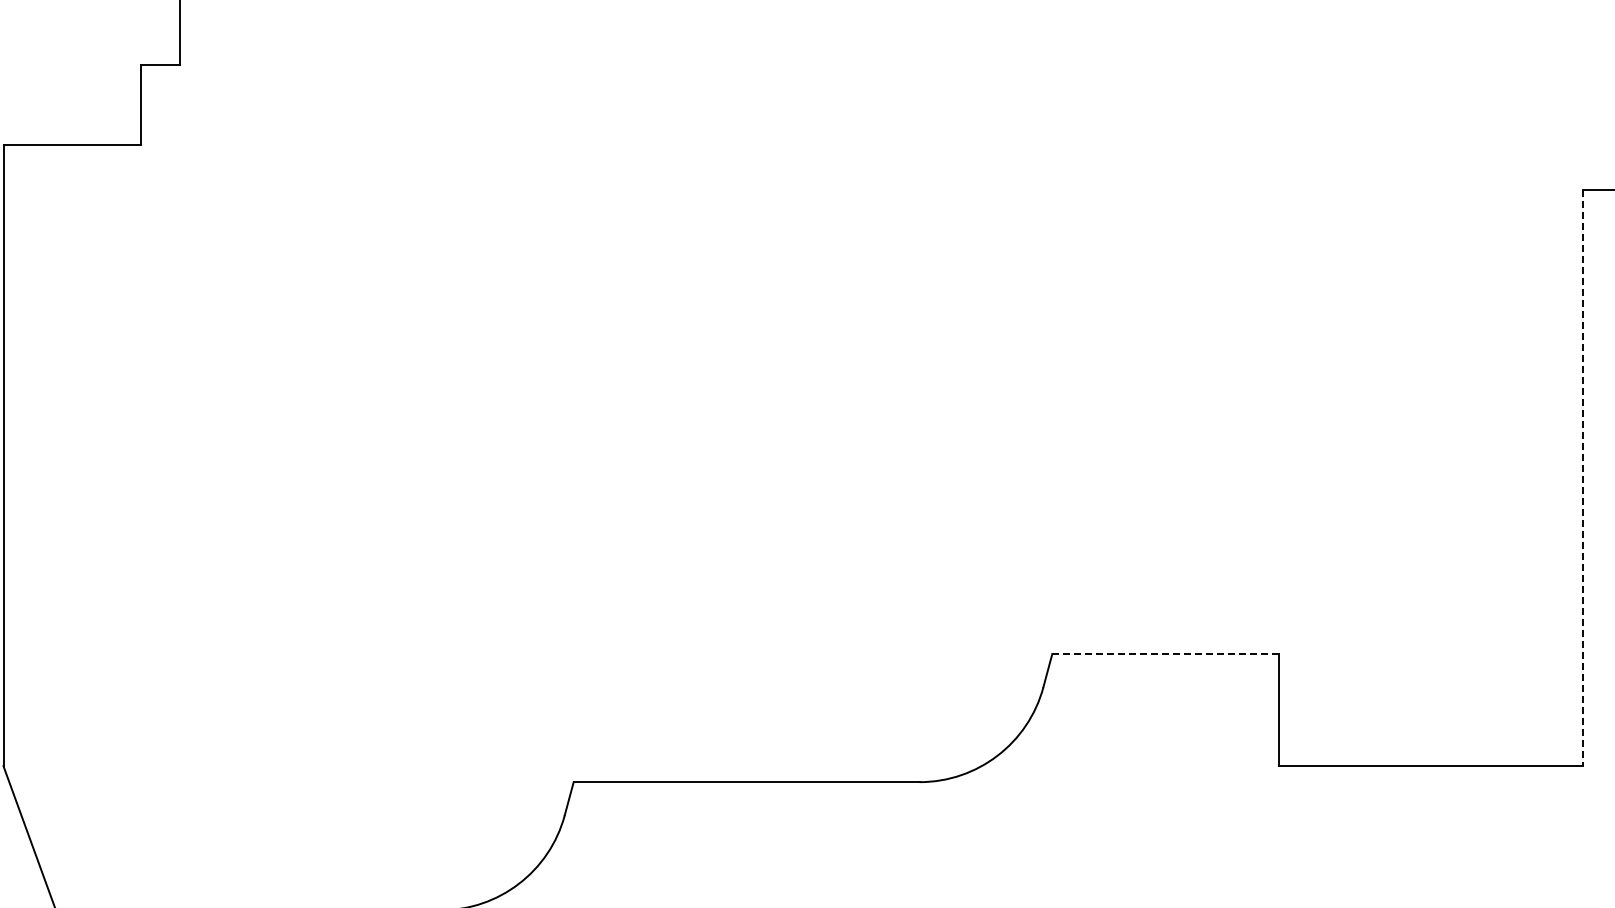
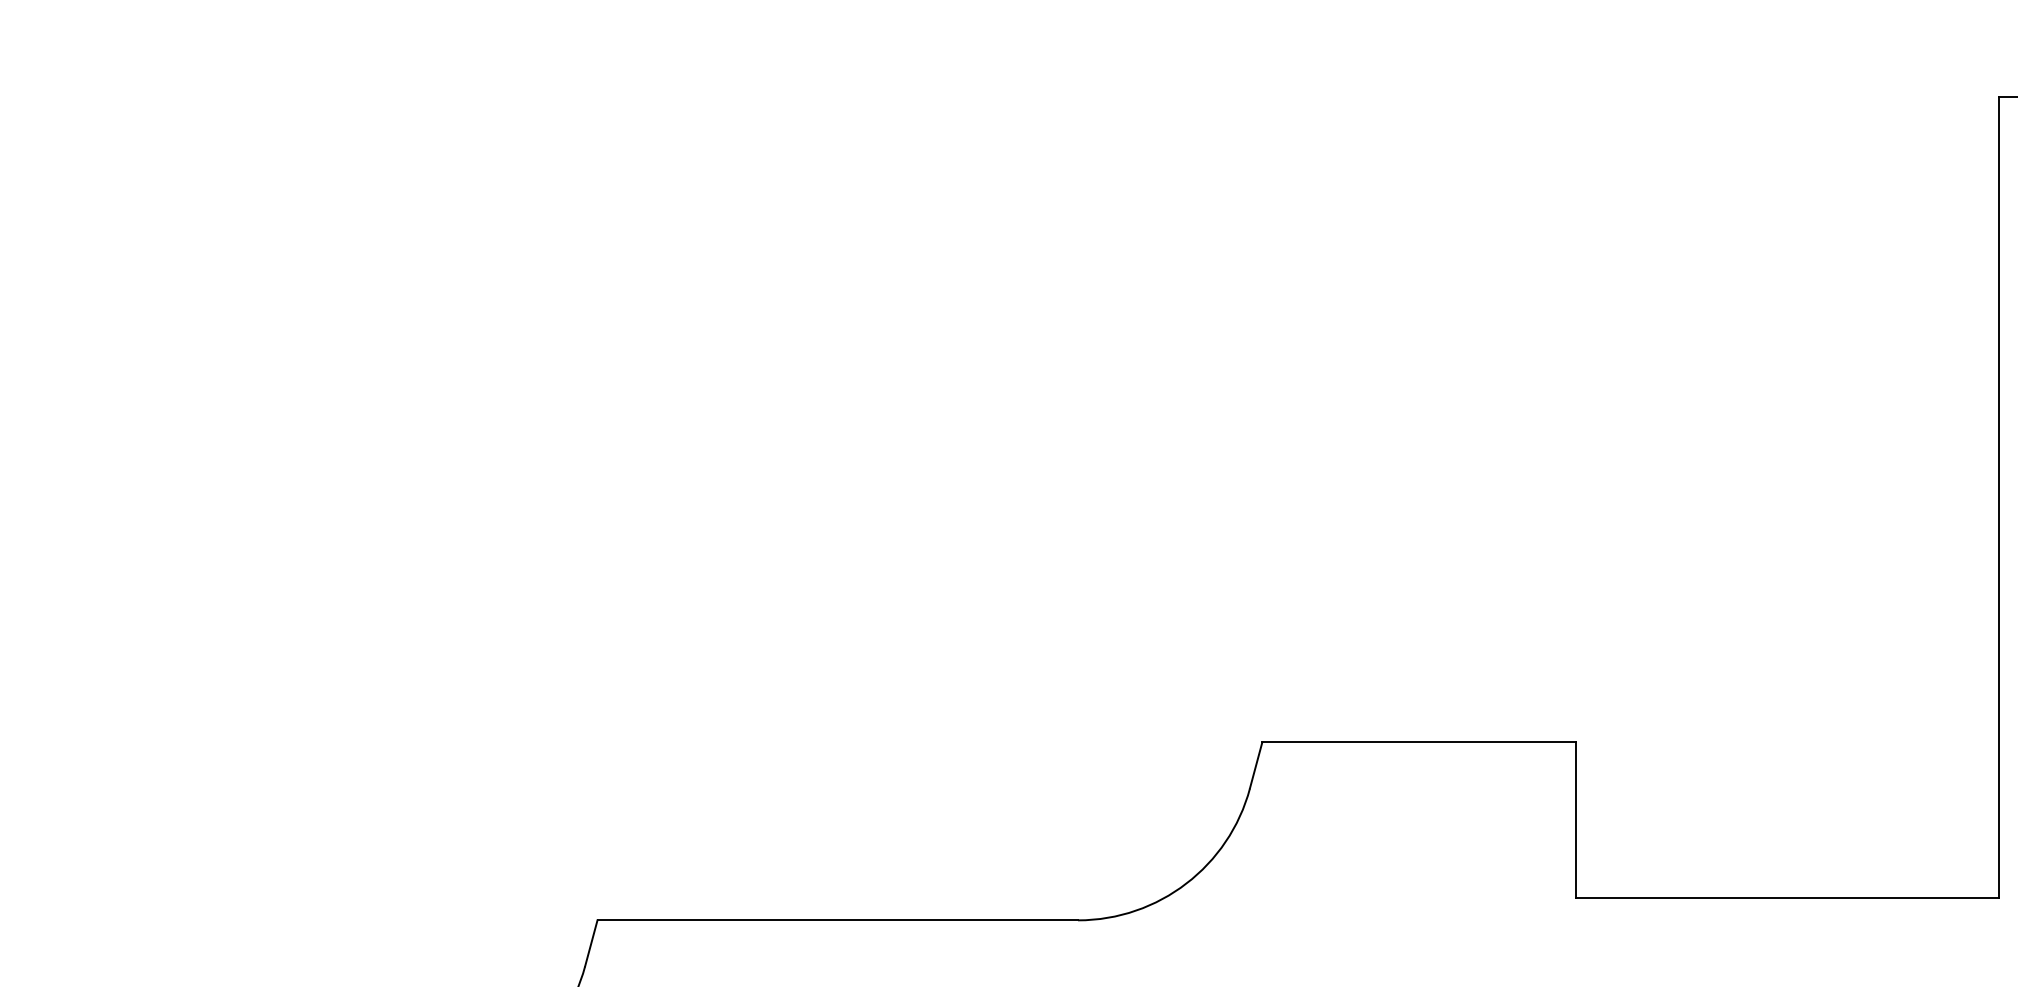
line: (1582, 478) -> (1998, 498), dashed -> solid
line: (1164, 654) -> (1418, 743), dashed -> solid

